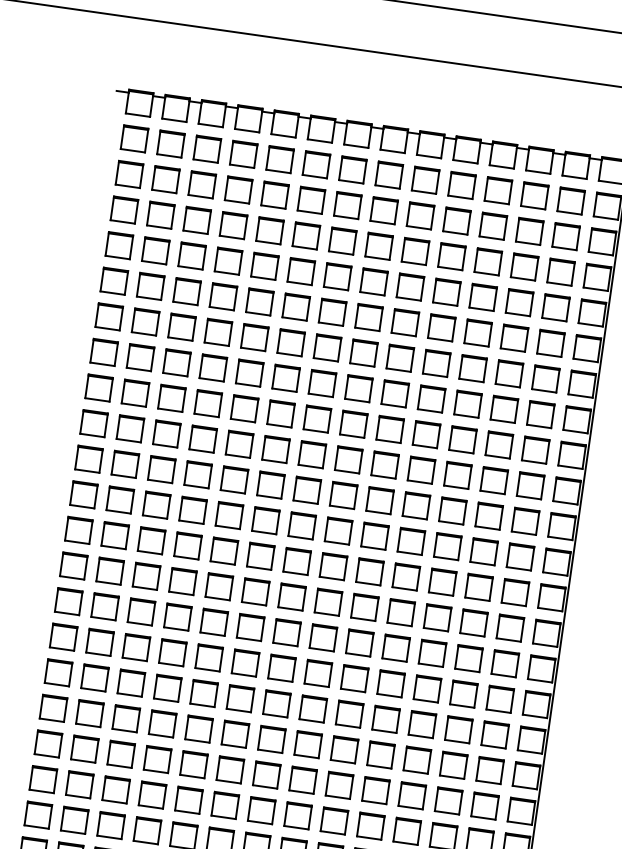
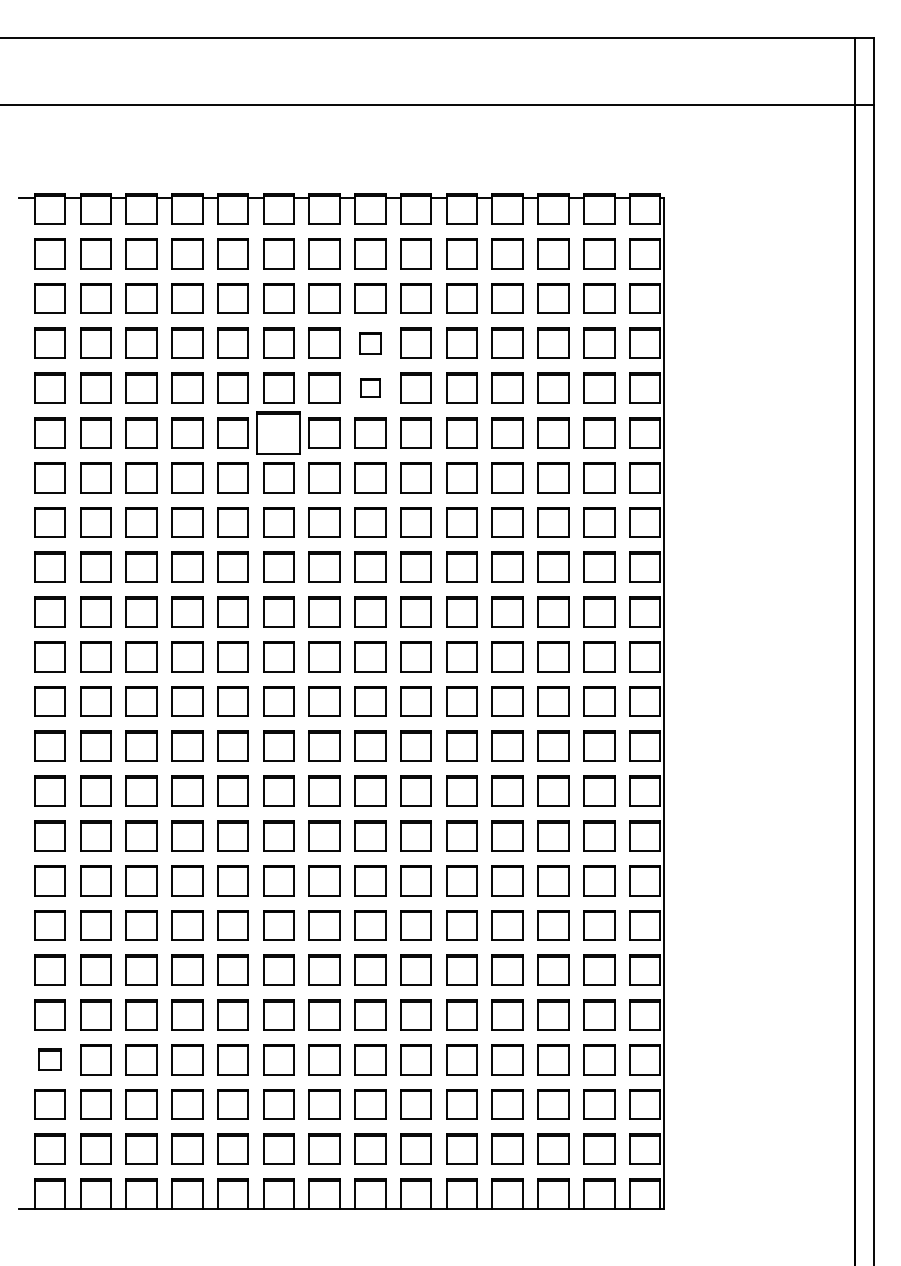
part: (379, 245) -> (370, 342), size x0.7
part: (374, 281) -> (370, 387), size x0.6
part: (296, 306) -> (278, 432), size x1.4
part: (43, 779) -> (49, 1059), size x0.7

